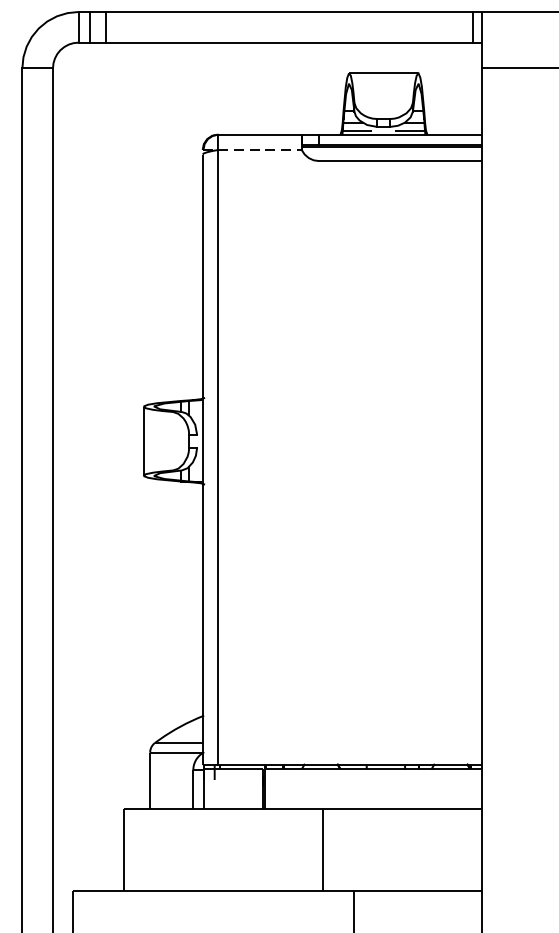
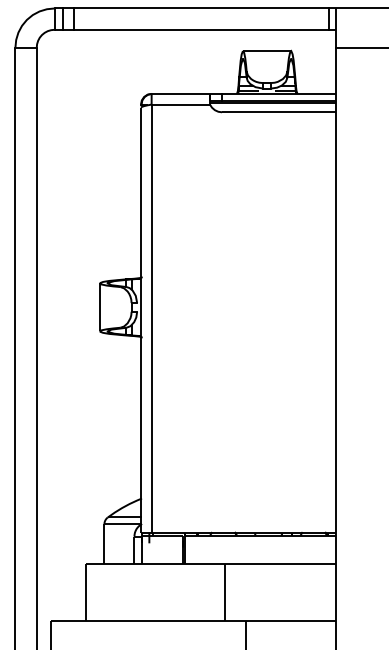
line: (260, 149) -> (181, 104), dashed -> solid

